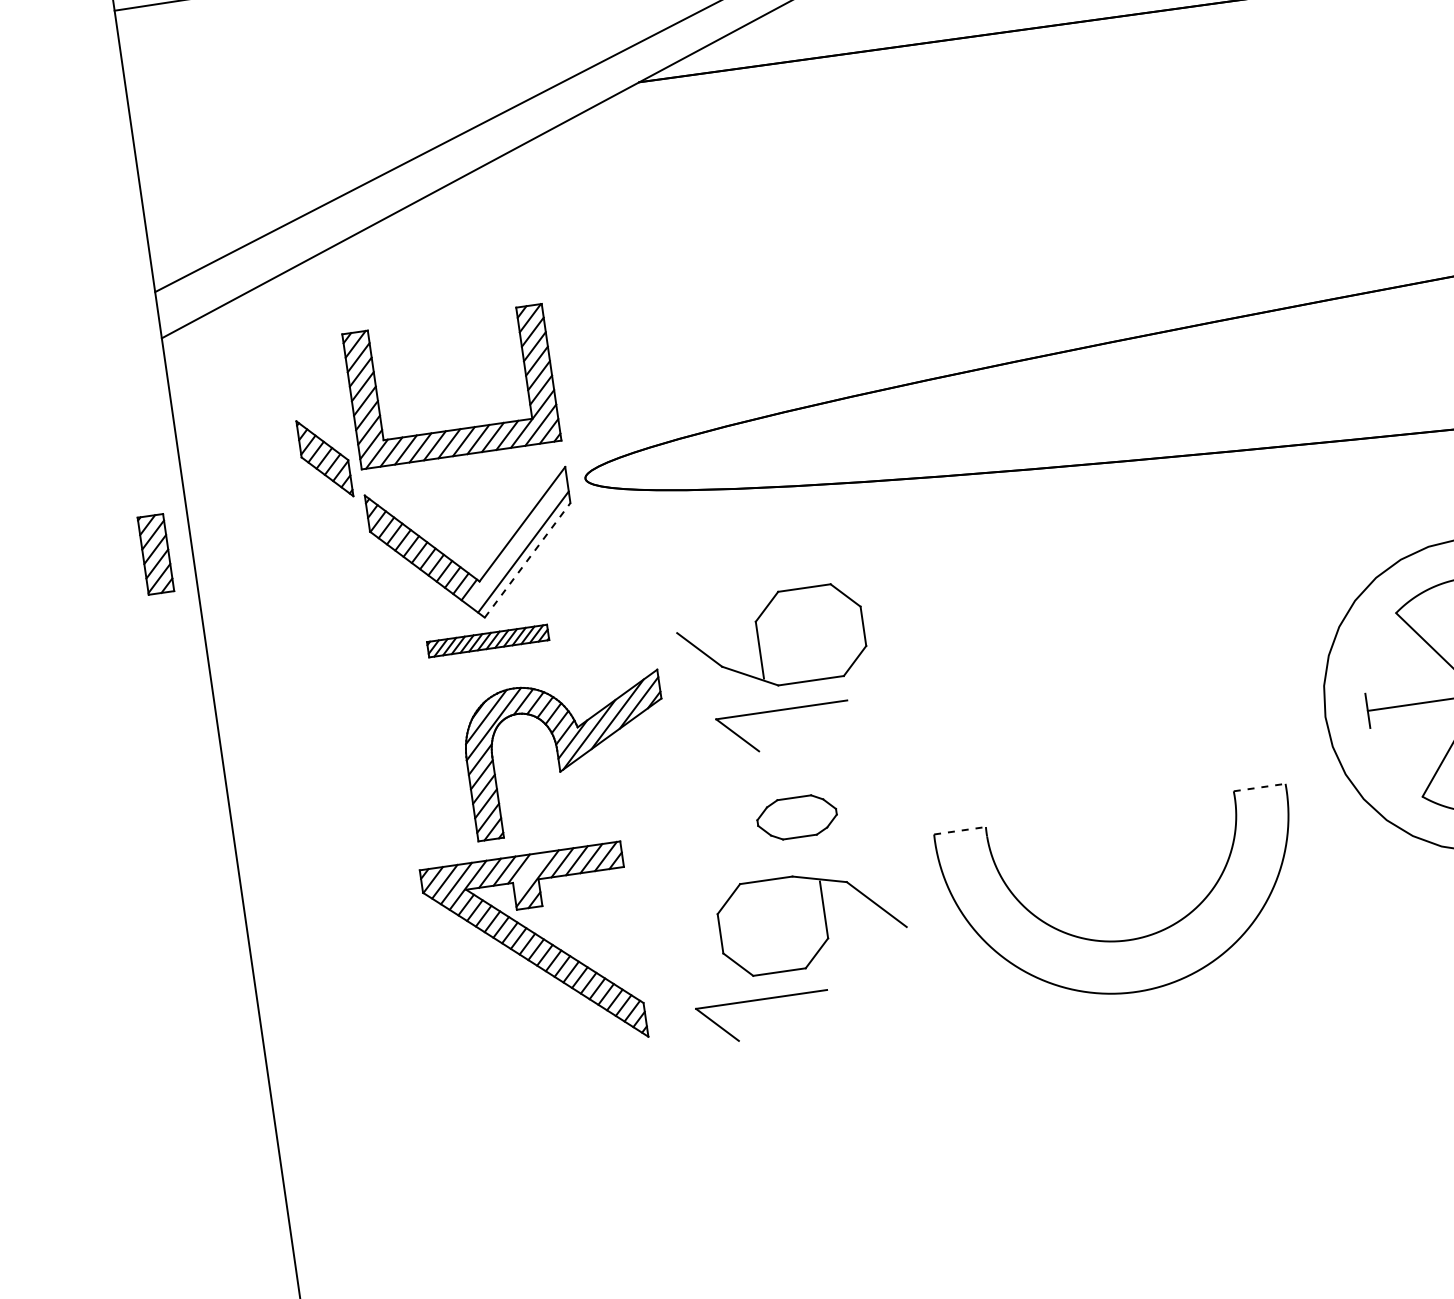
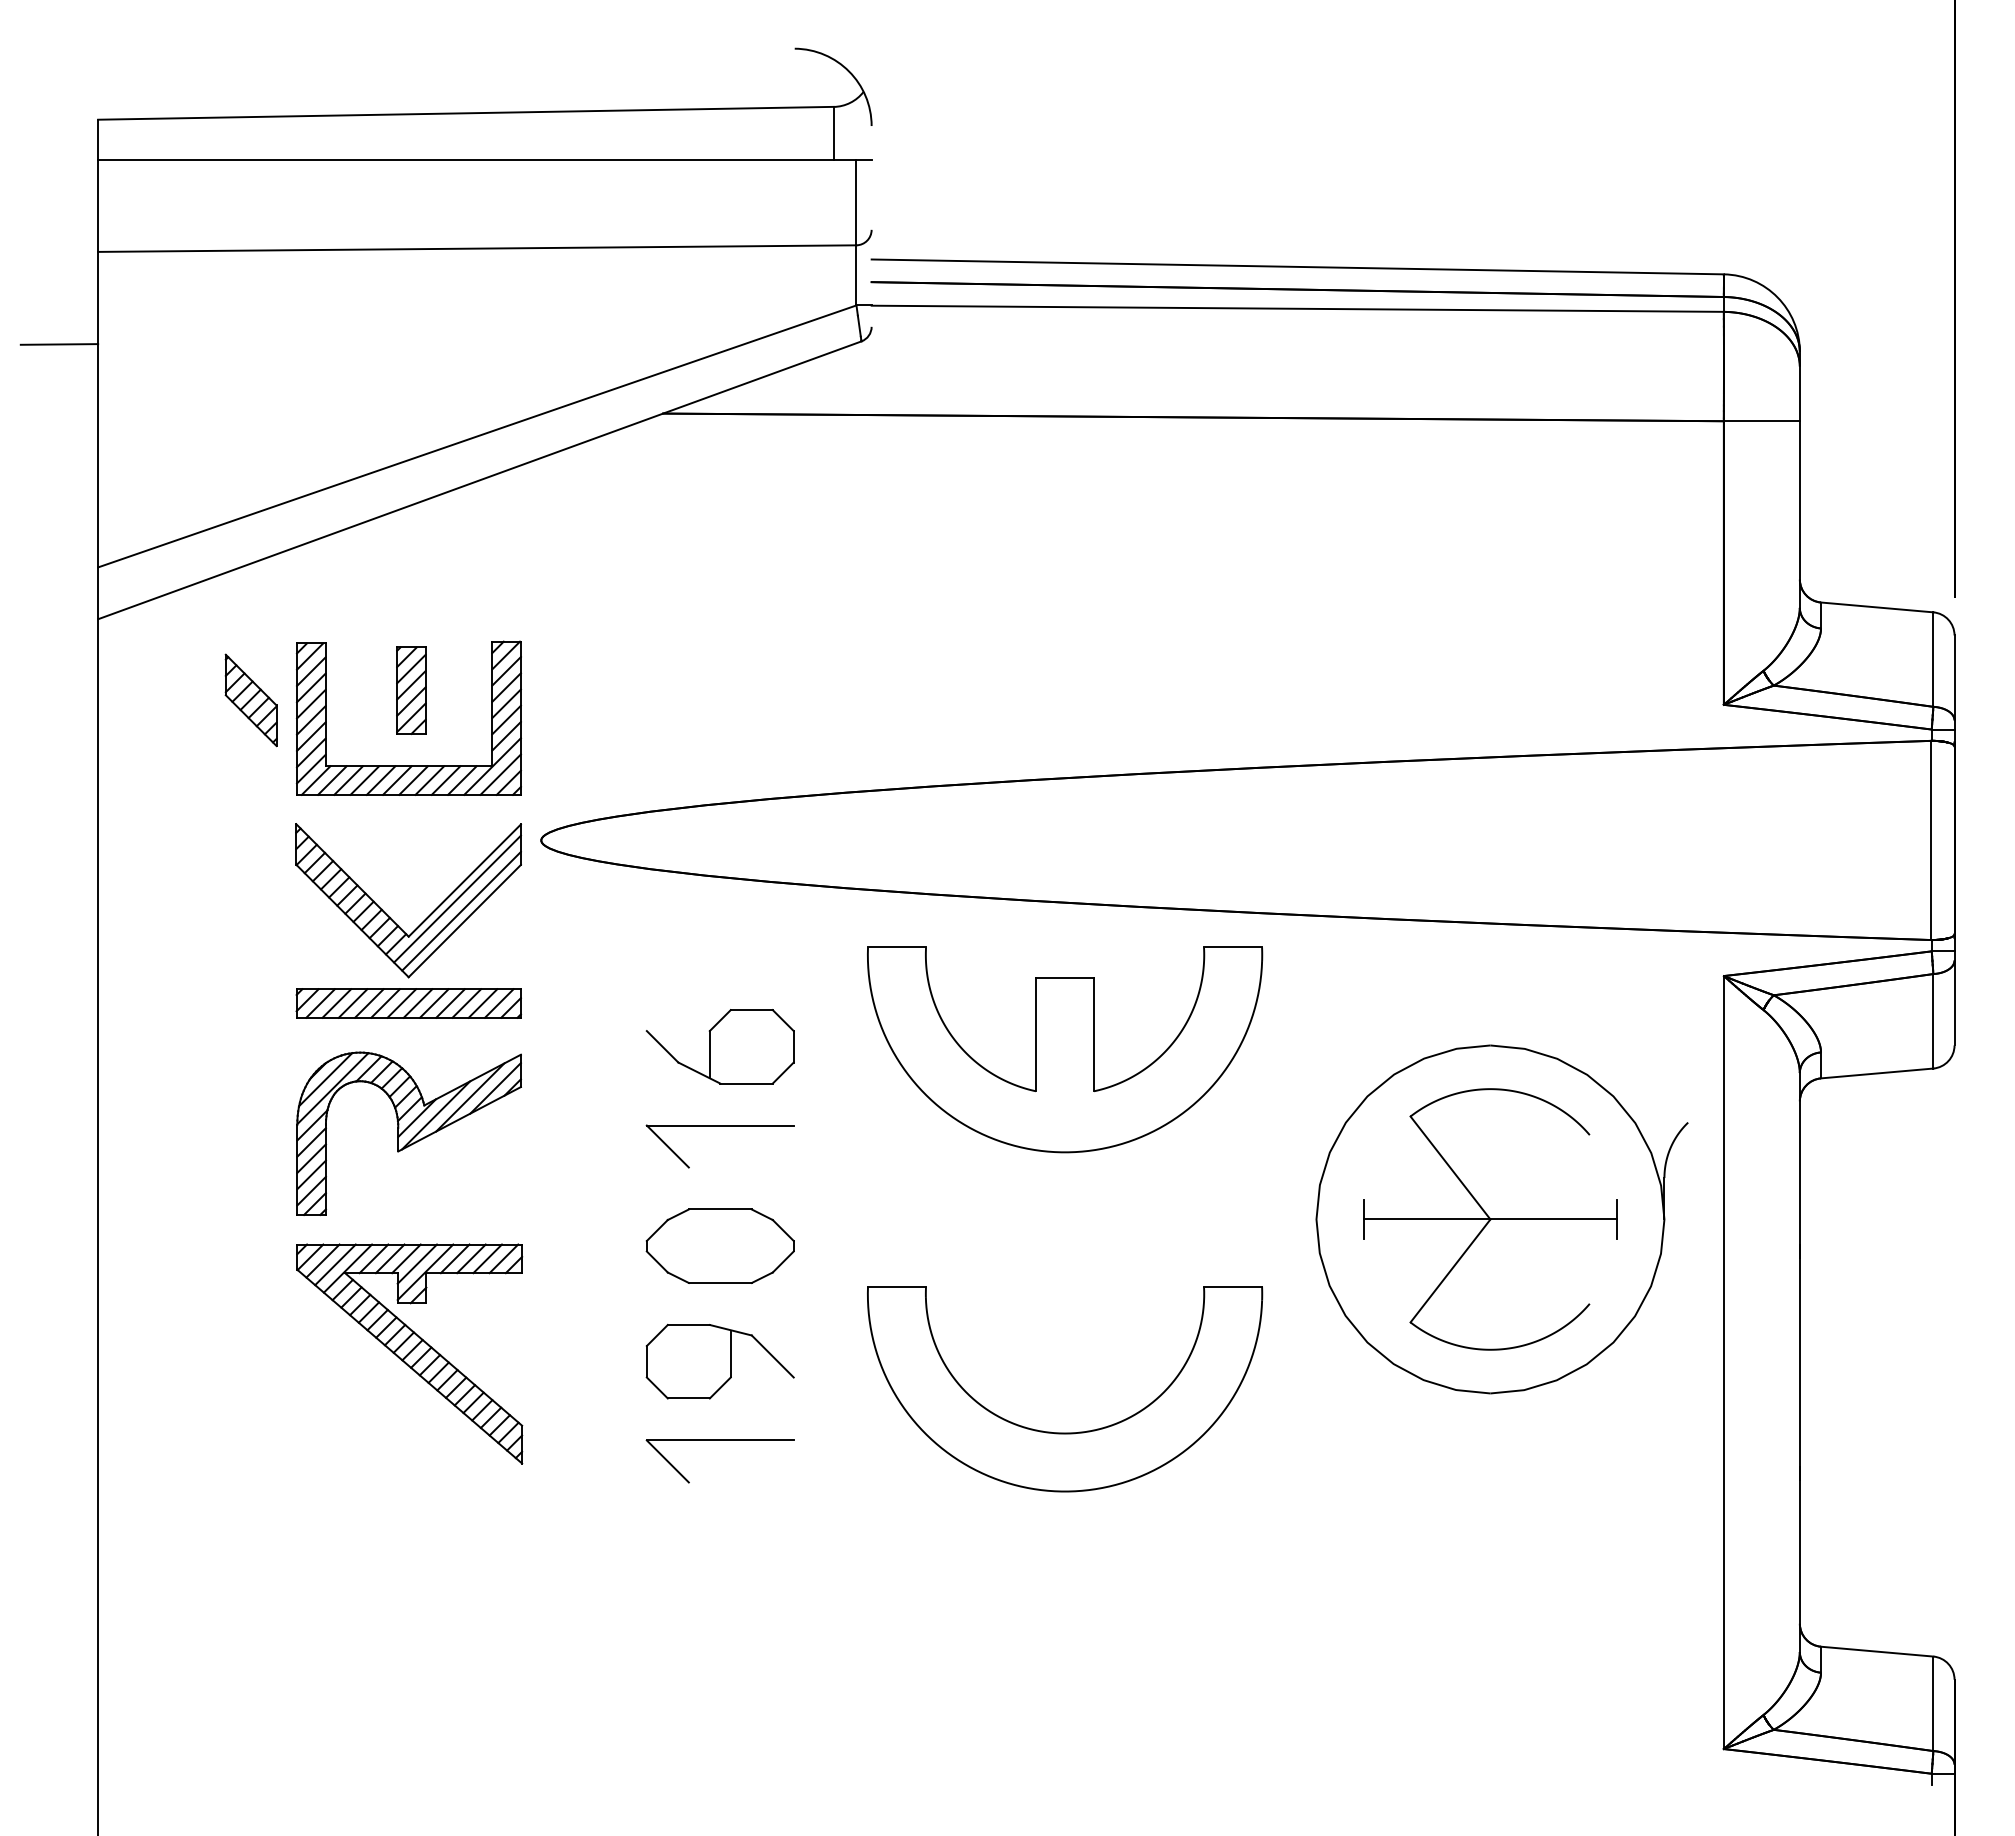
line: (92, 98) -> (59, 344), added
part: (324, 458) -> (250, 700), moved
line: (518, 541) -> (457, 898), added
part: (155, 554) -> (411, 690), moved
line: (528, 559) -> (465, 920), dashed -> solid
part: (1079, 597) -> (1065, 1049), added
part: (770, 639) -> (719, 1046), size x0.71
part: (487, 641) -> (408, 1003), size x1.67
part: (567, 754) -> (408, 1133), moved
line: (1260, 787) -> (1233, 1286), dashed -> solid
part: (796, 816) -> (719, 1245), size x1.67
line: (960, 830) -> (897, 1286), dashed -> solid
line: (529, 871) -> (417, 1263), added
part: (811, 920) -> (719, 1361), size x0.71
part: (760, 999) -> (719, 1440), moved

